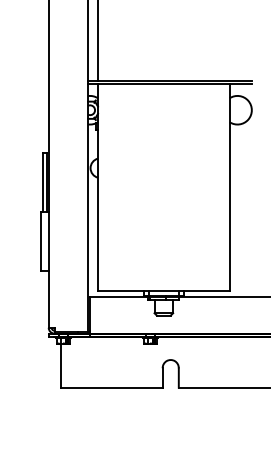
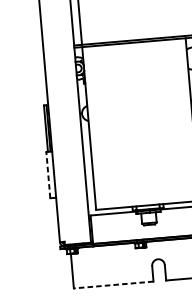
line: (41, 241) -> (48, 174), solid -> dashed
line: (112, 387) -> (114, 284), solid -> dashed

